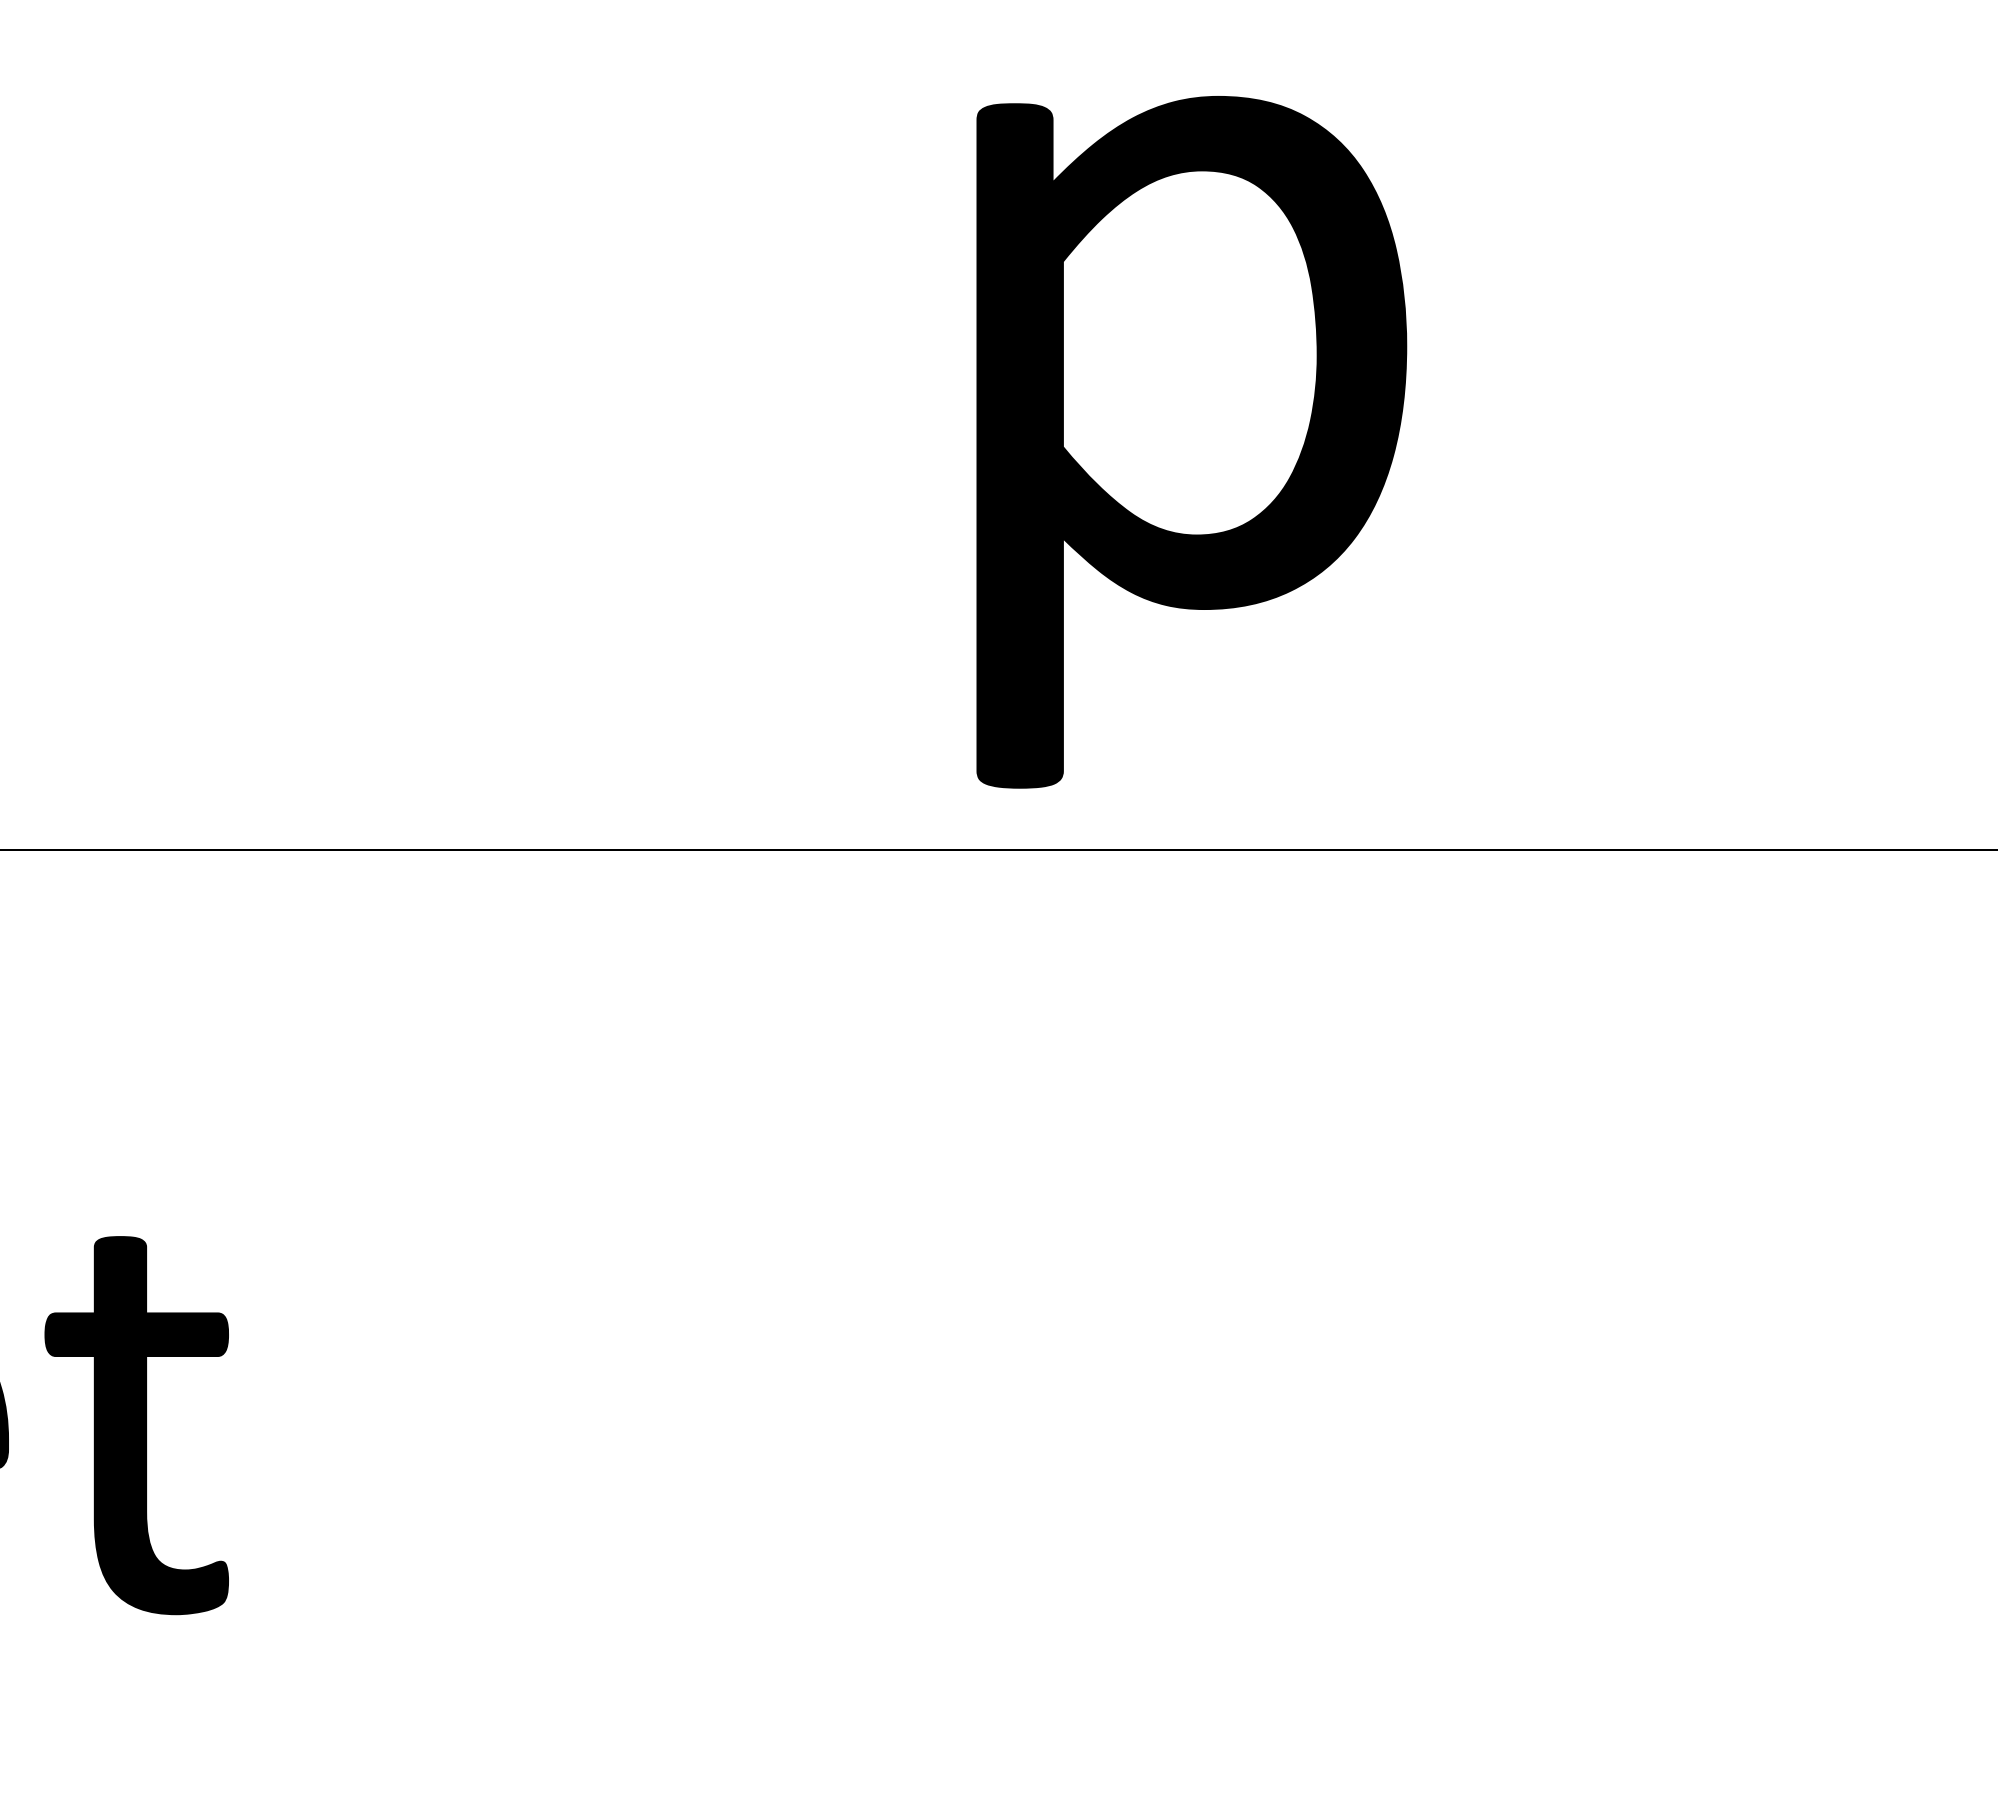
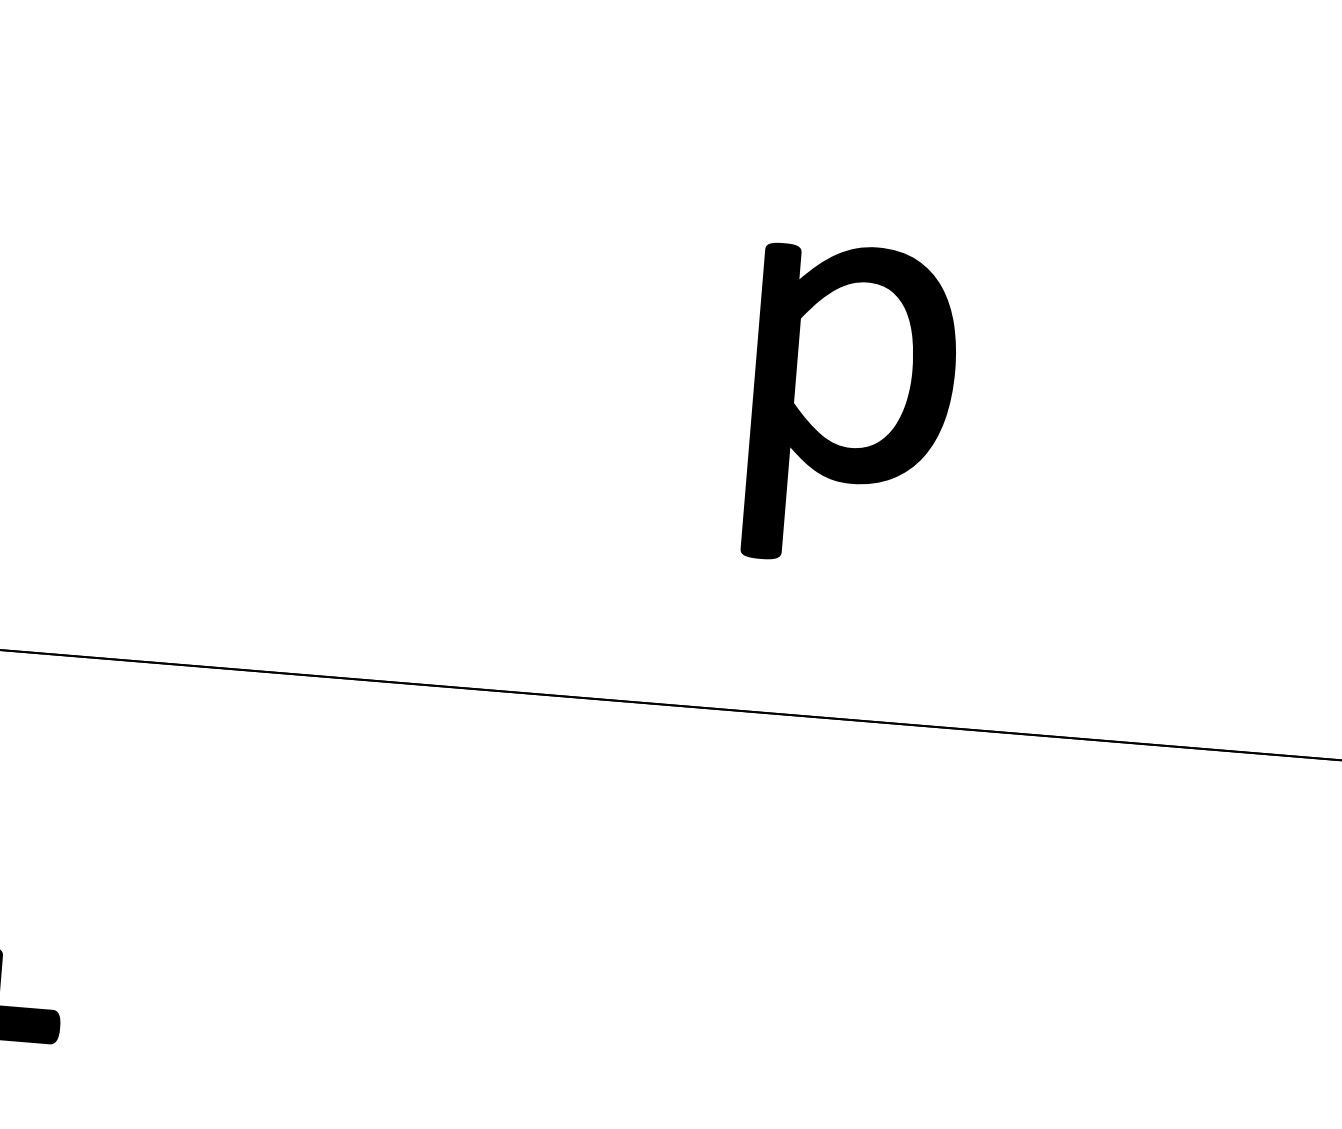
part: (1191, 442) -> (852, 406), size x0.6

